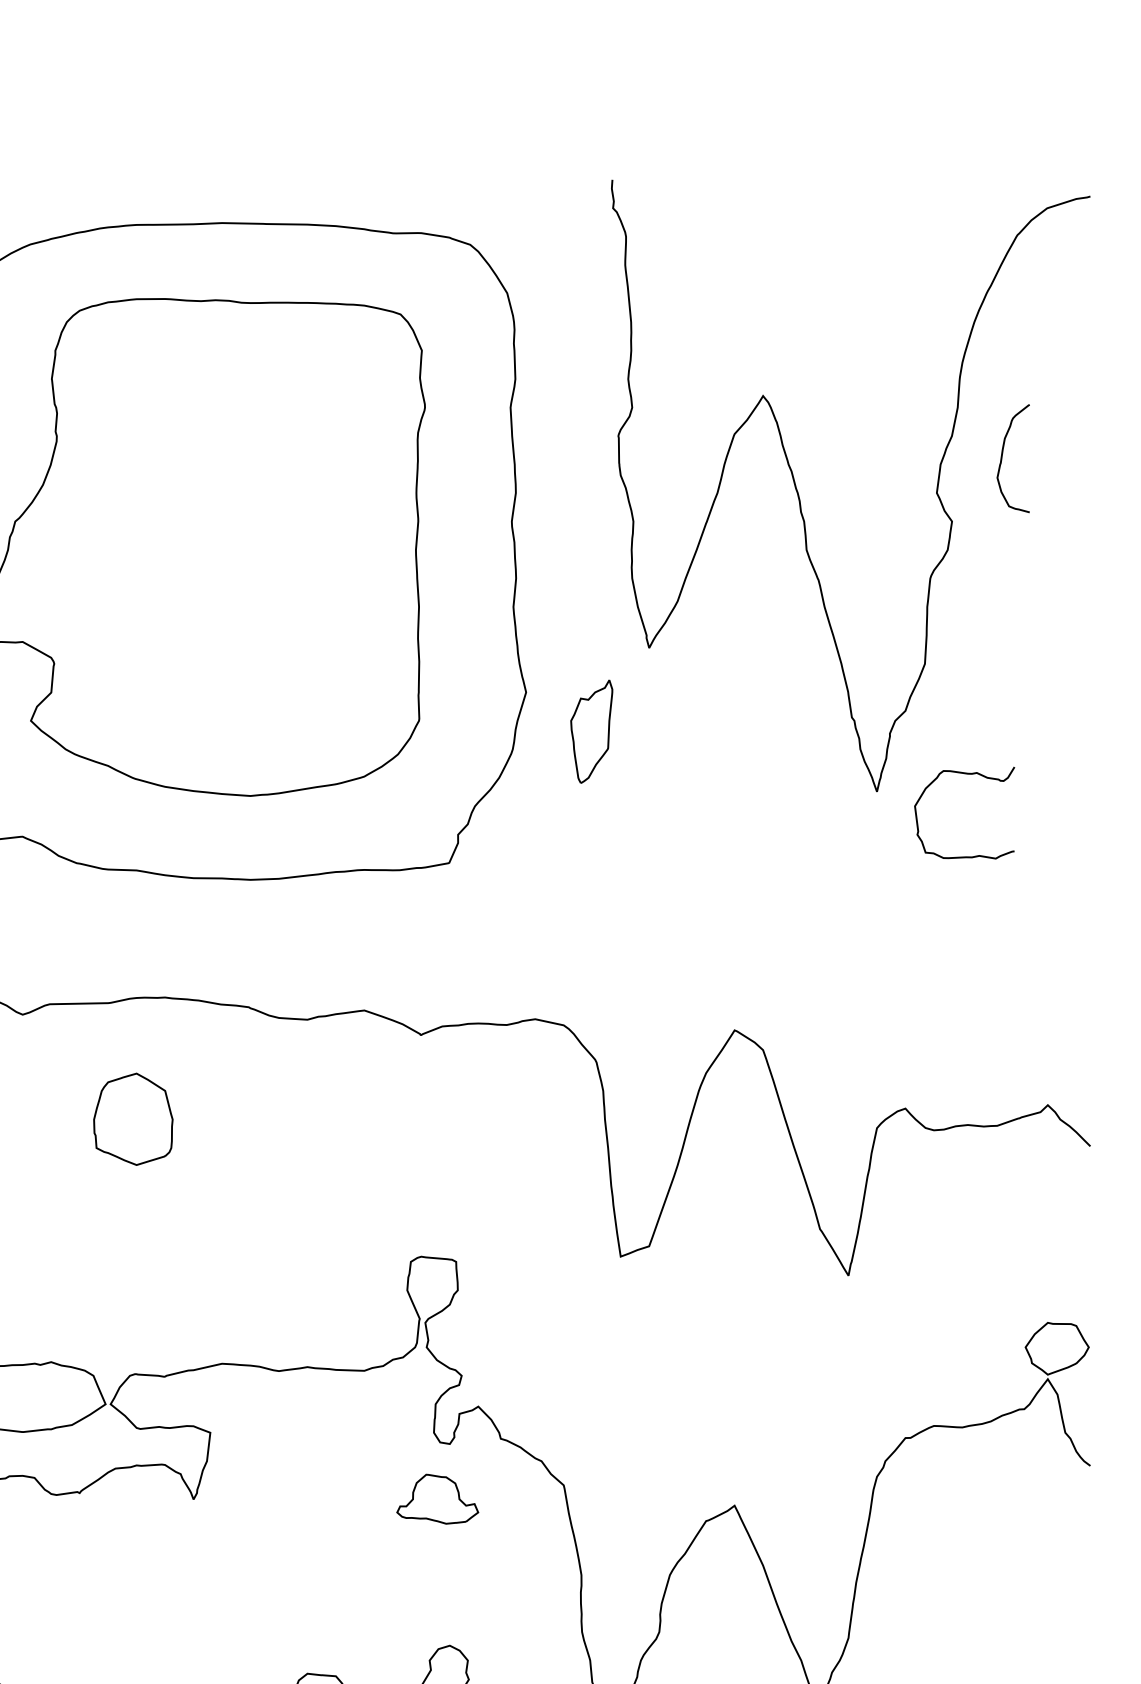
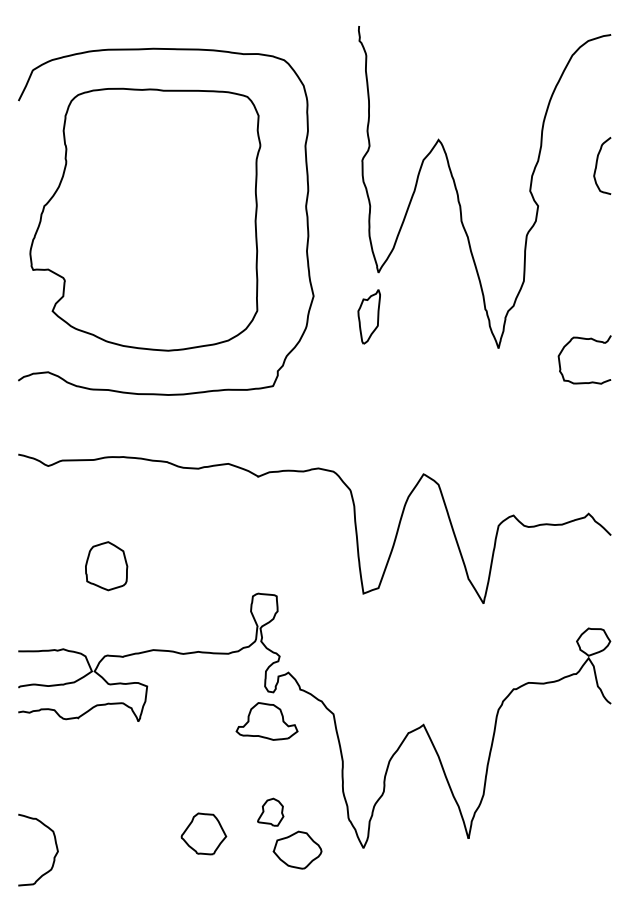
curve: (1003, 457) -> (597, 165), moved
part: (590, 730) -> (368, 316), moved
curve: (964, 774) -> (584, 339), moved
part: (133, 1119) -> (106, 566), moved
part: (436, 1499) -> (266, 721), size x1.43

